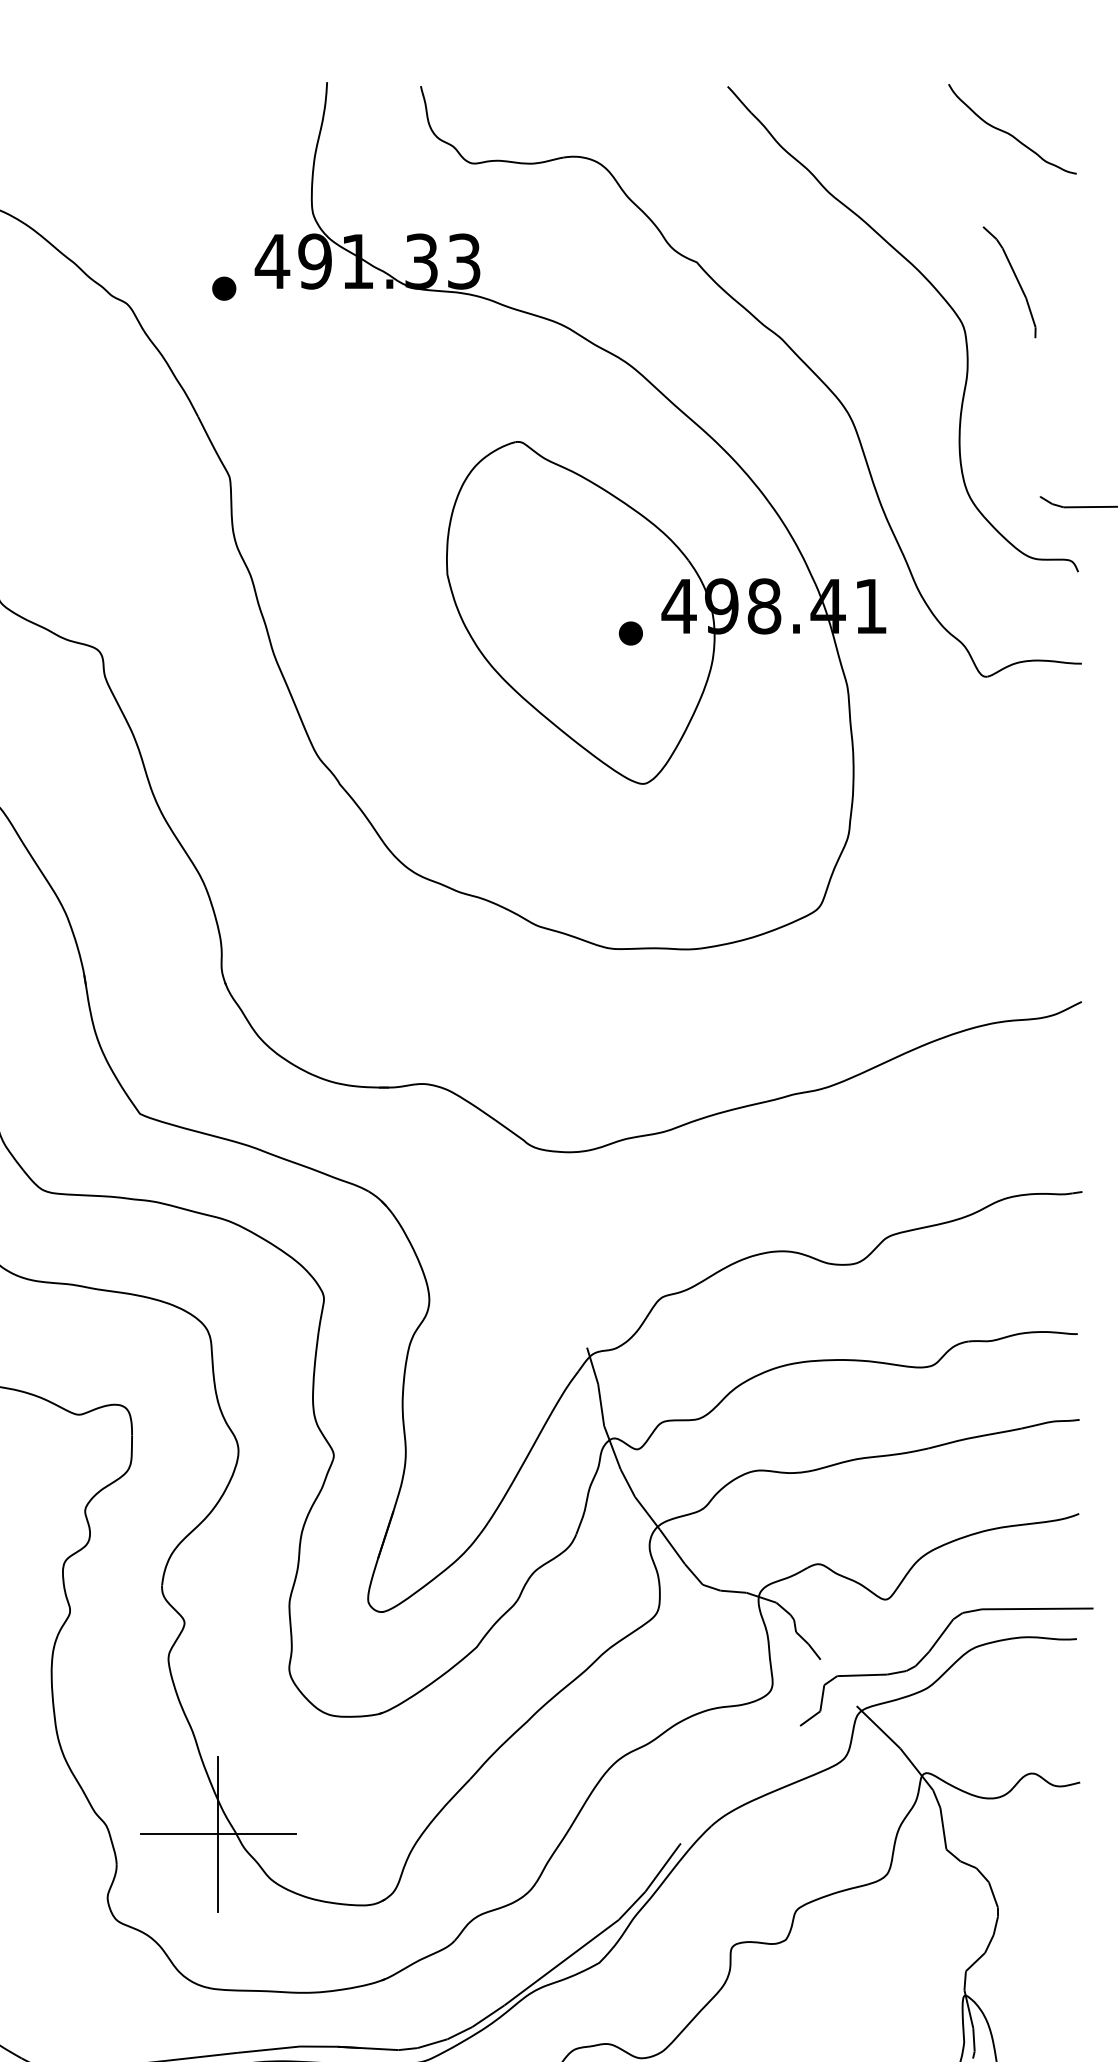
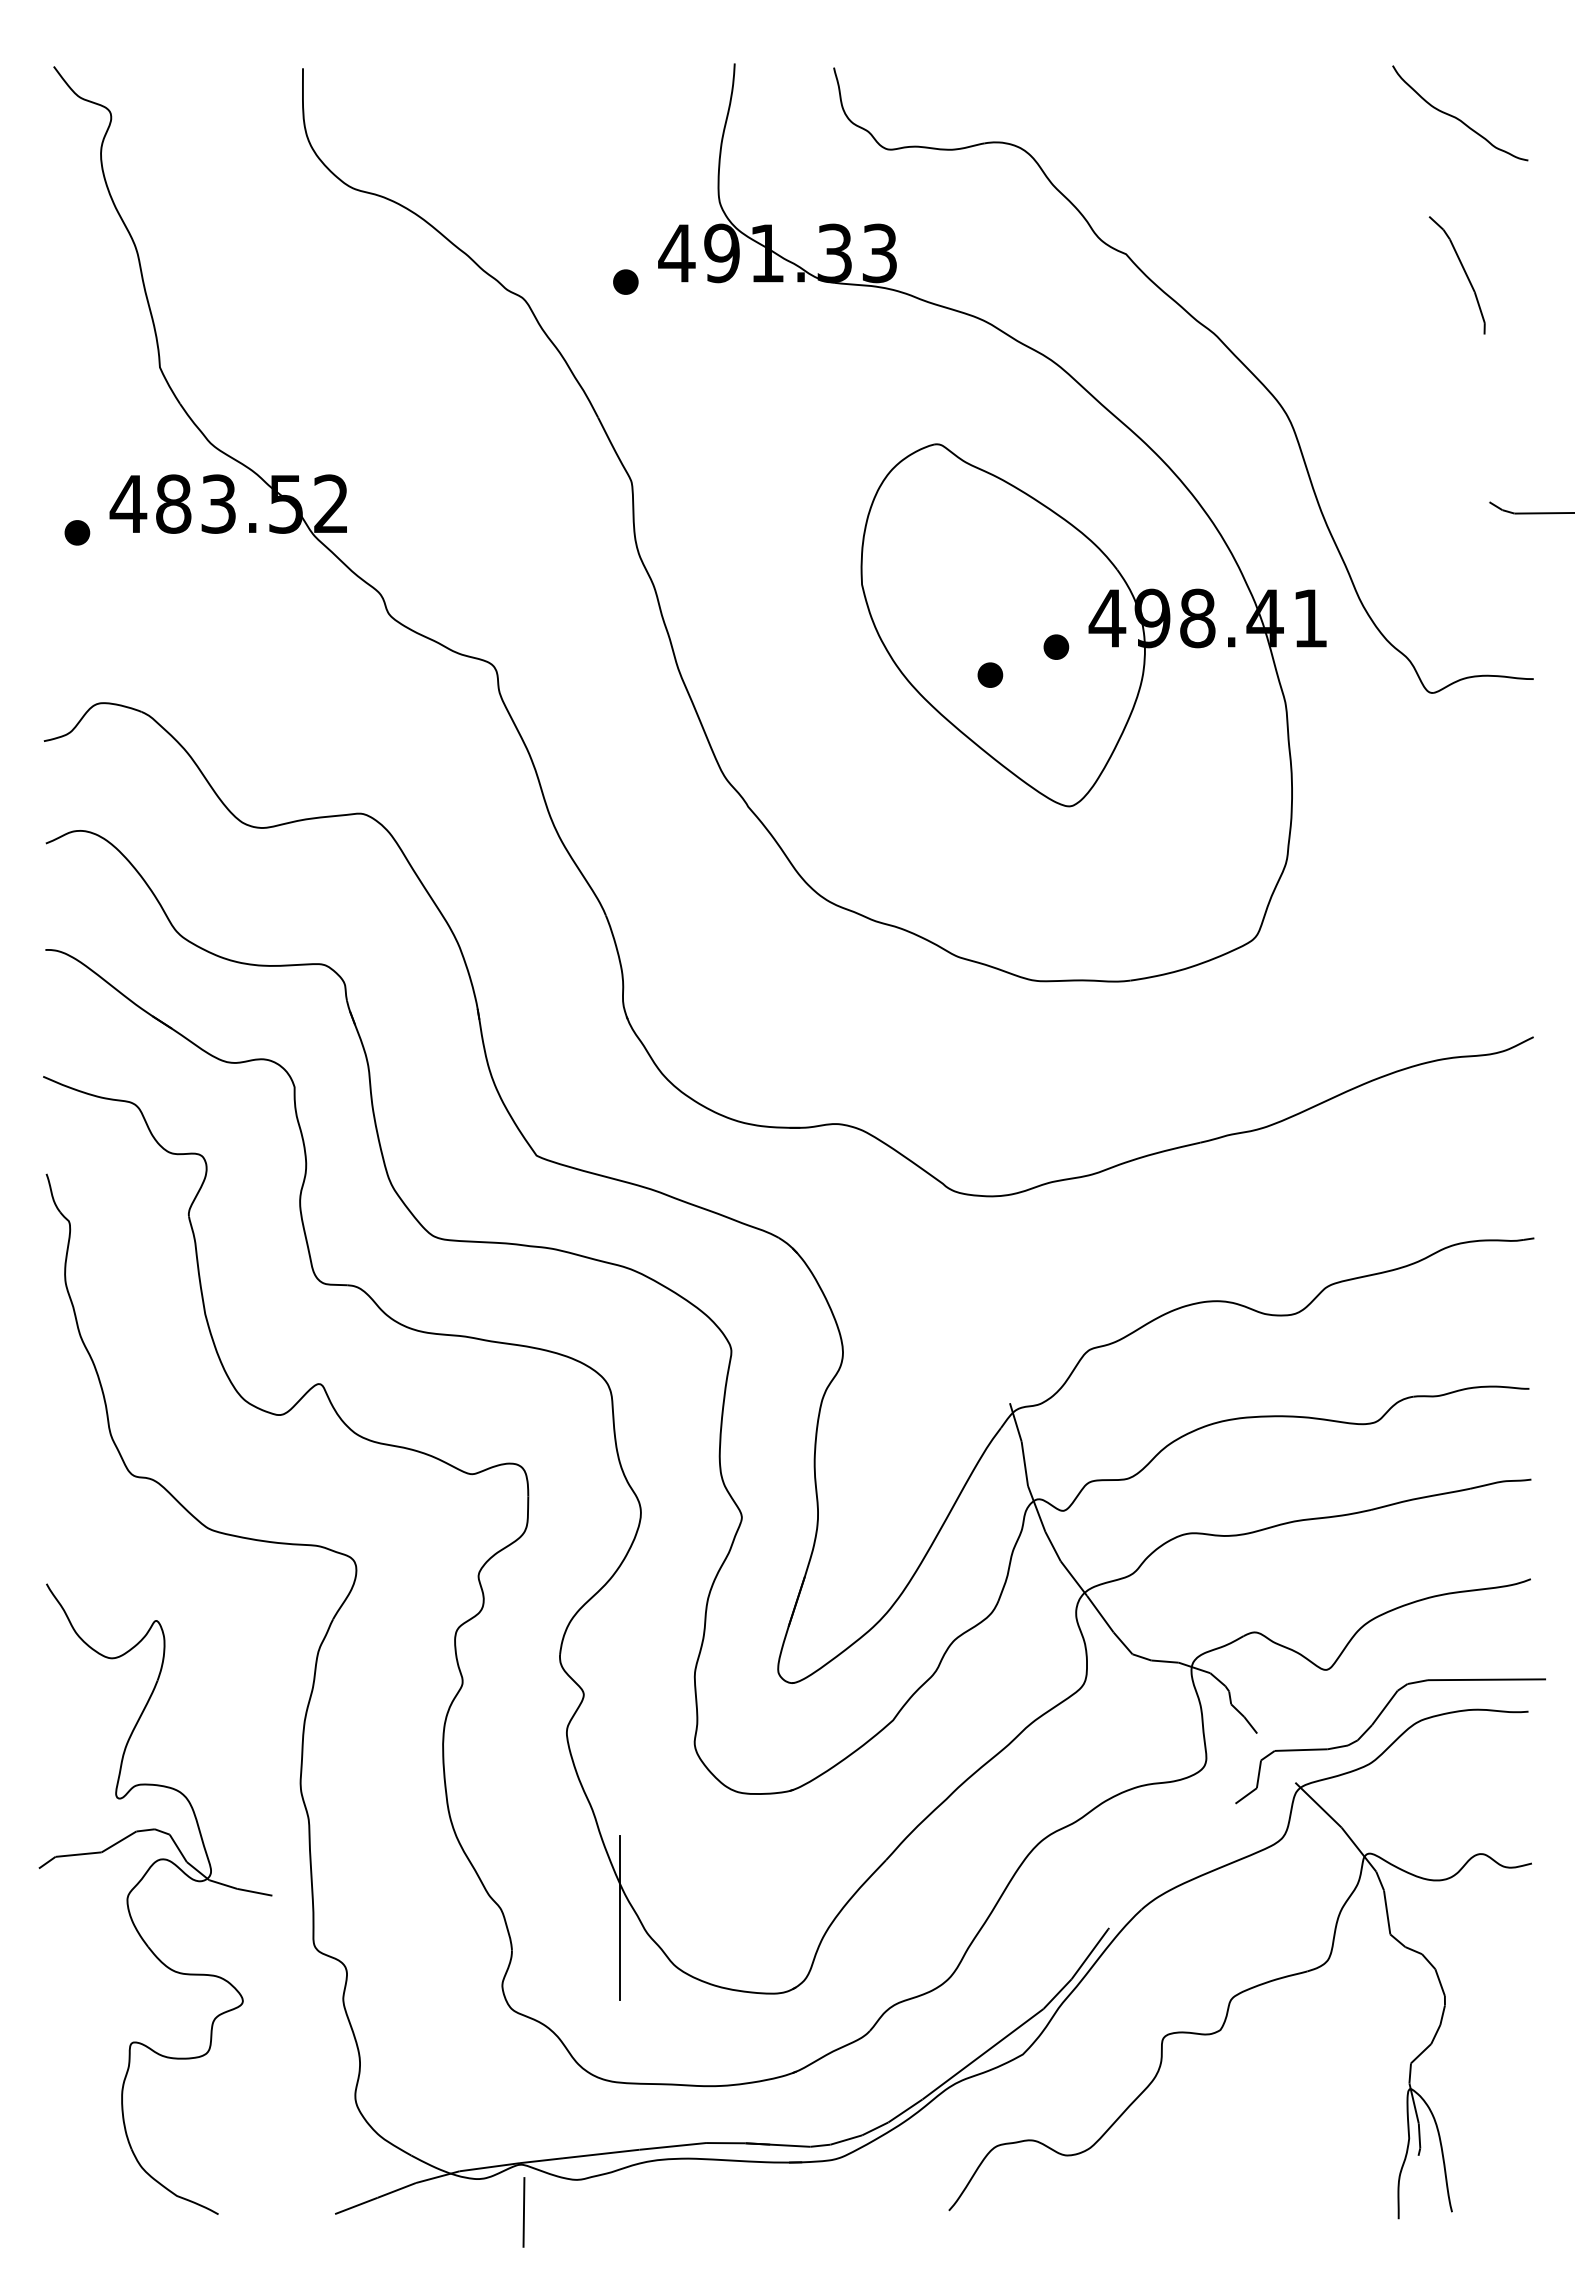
part: (939, 295) -> (1383, 289), removed
part: (568, 659) -> (990, 674), added
line: (218, 1834) -> (619, 1918), removed

